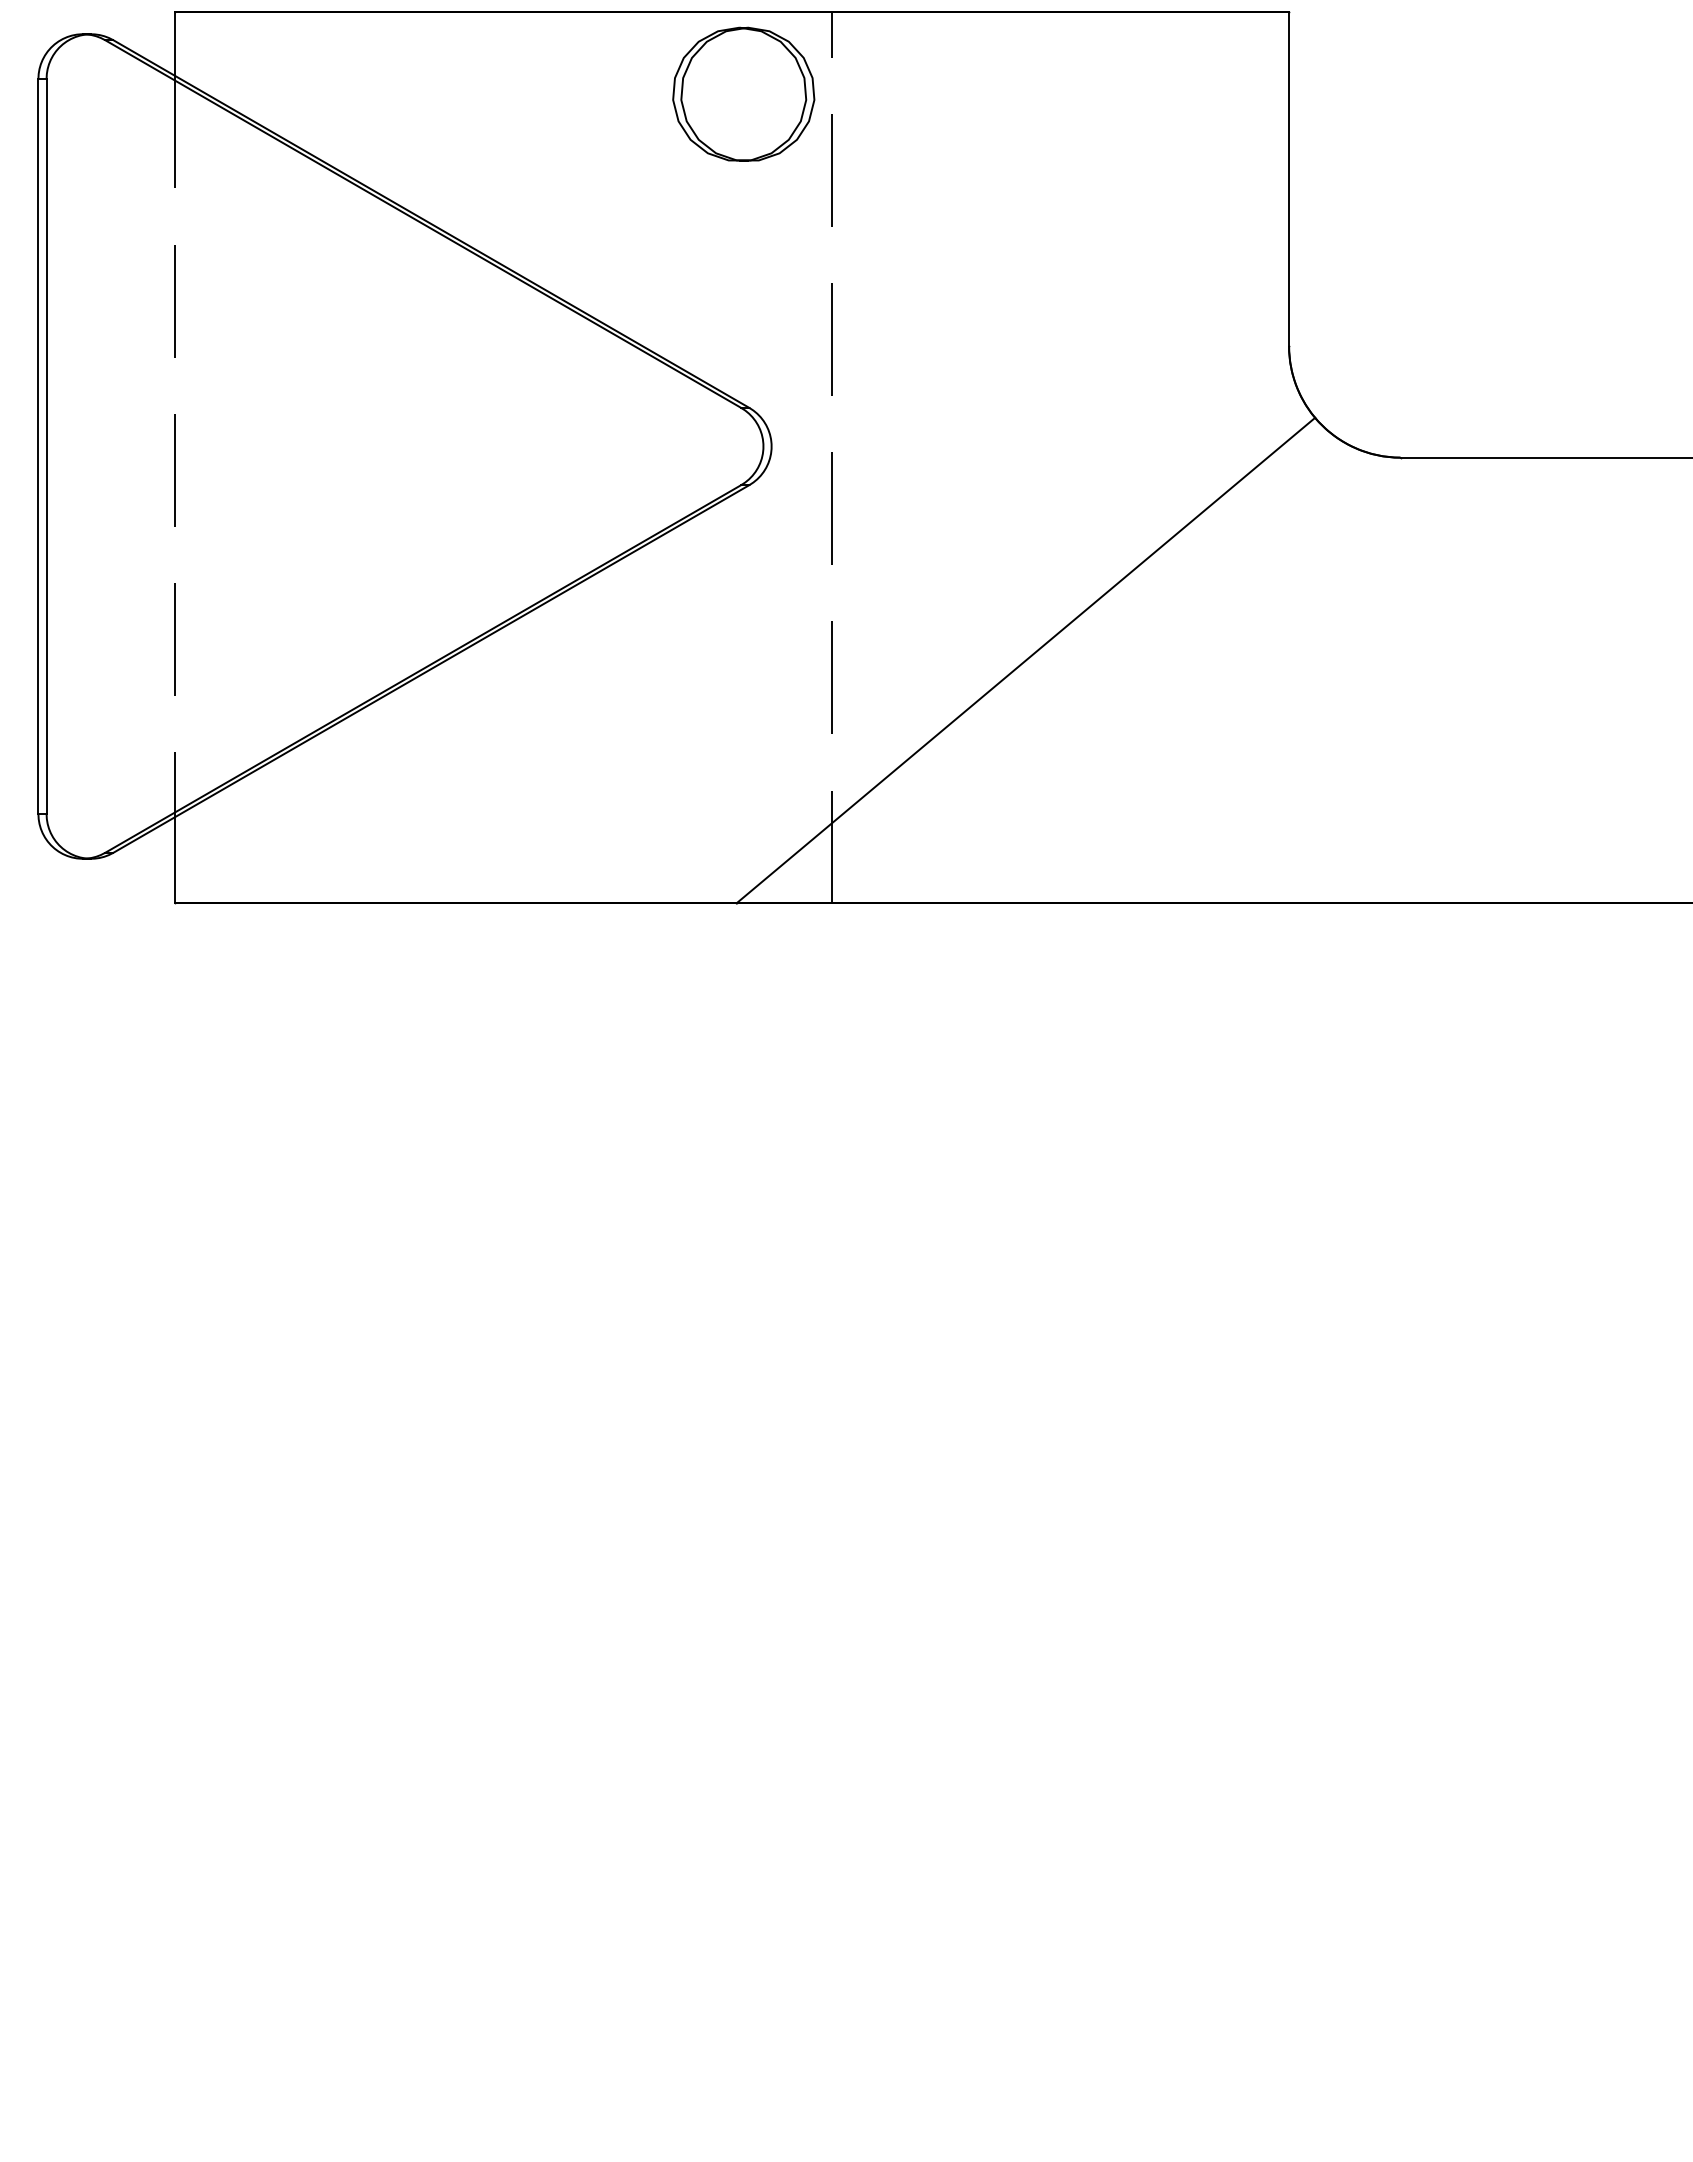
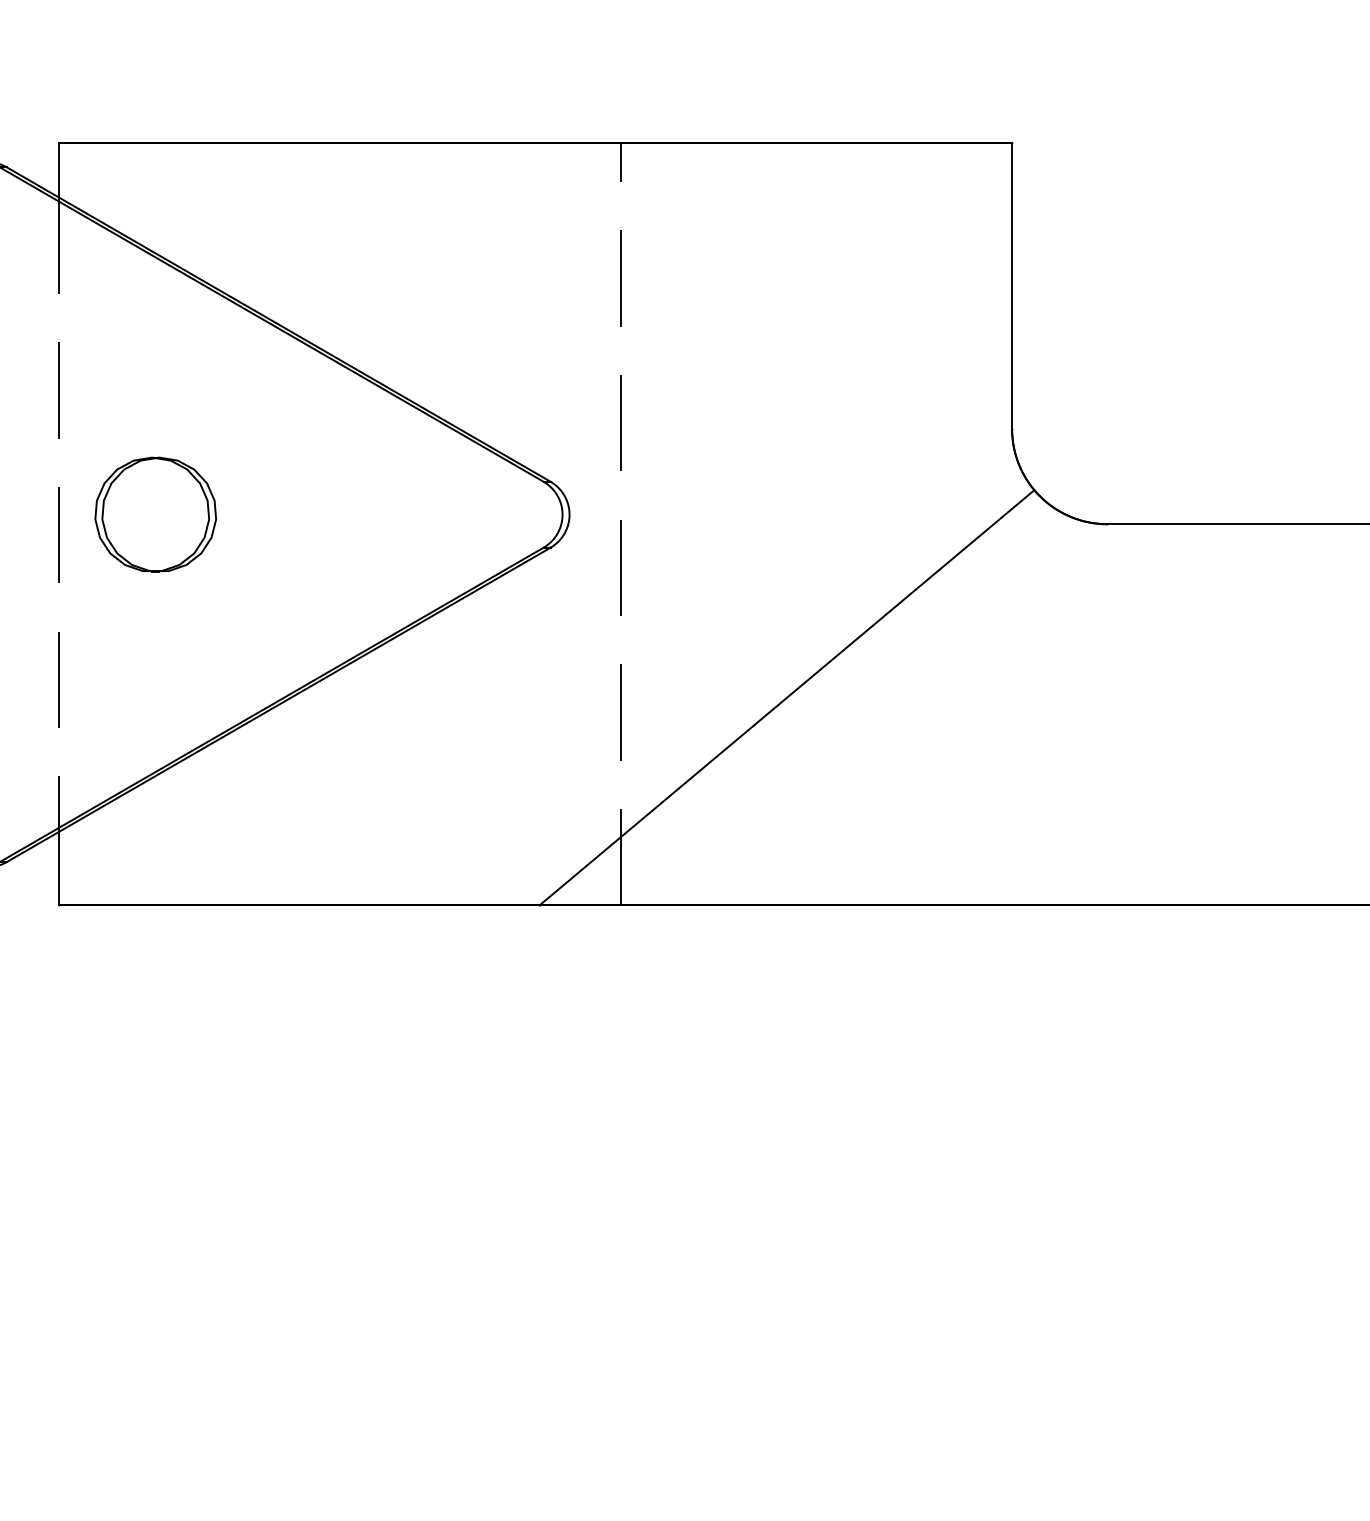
part: (743, 93) -> (155, 513), moved

